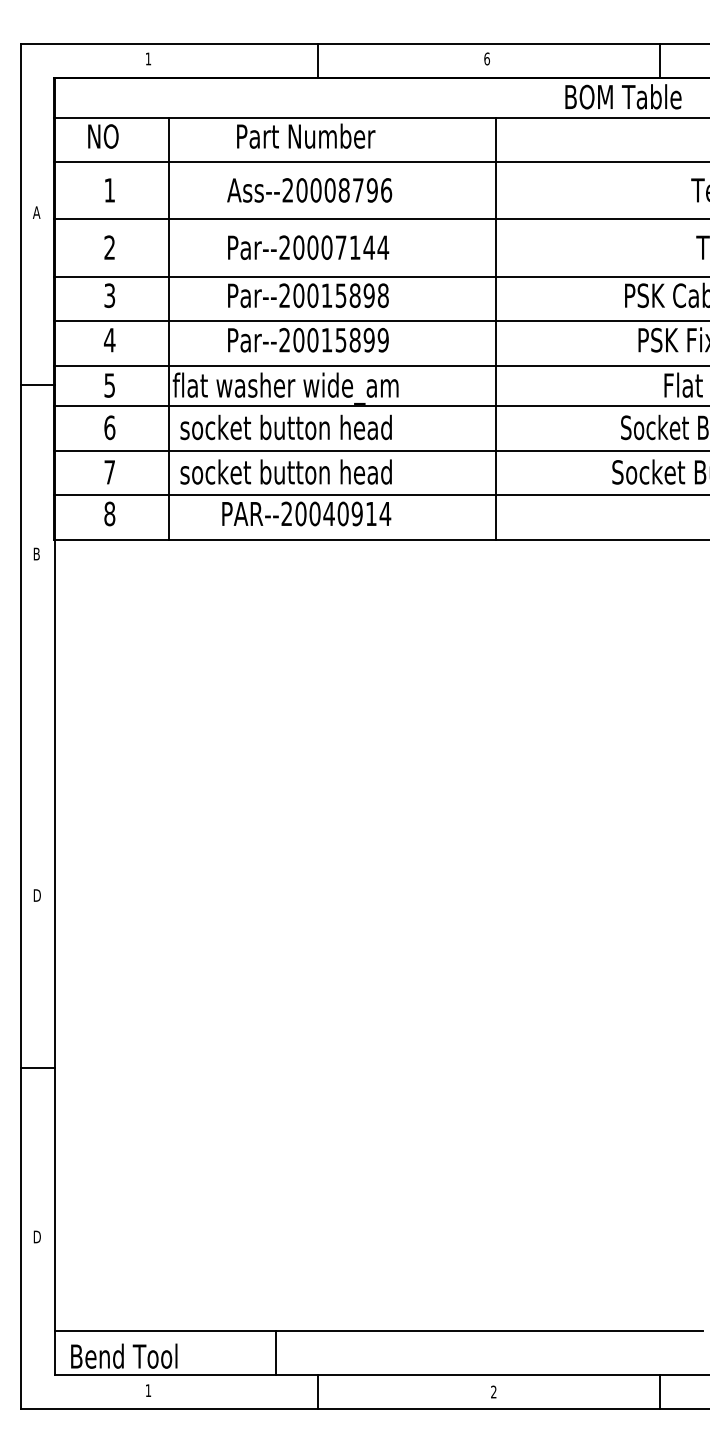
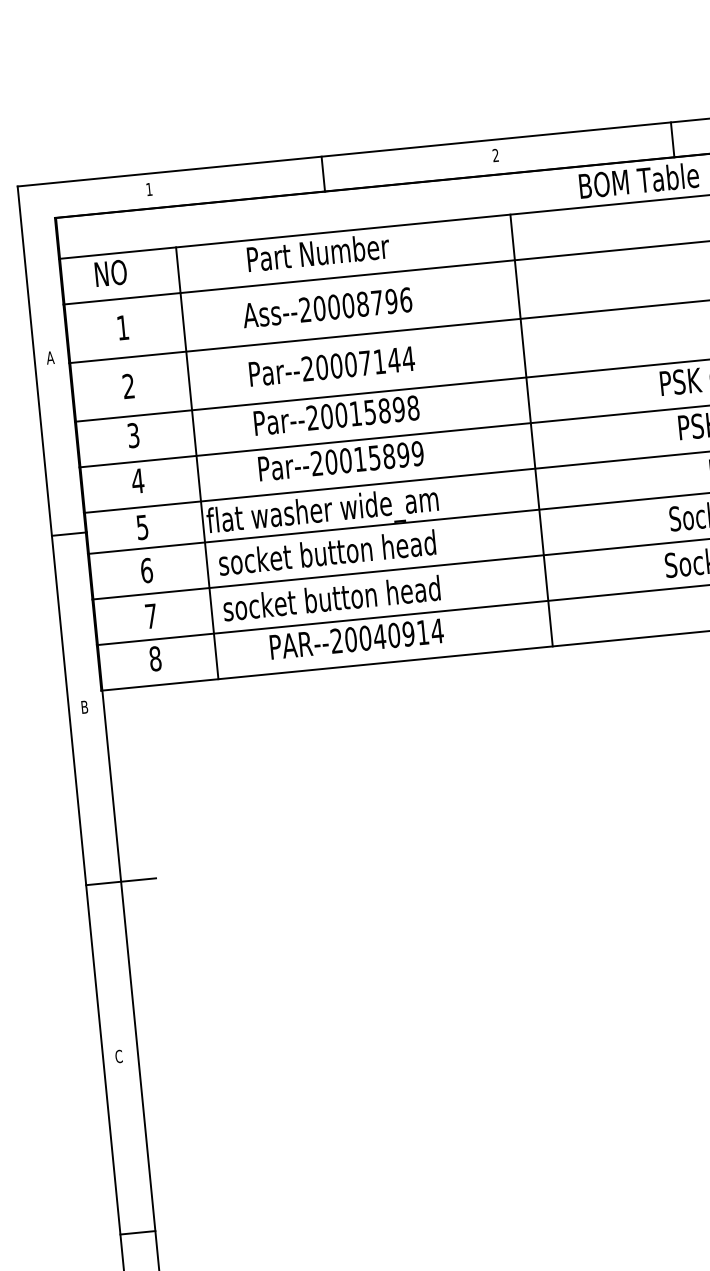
text: (486, 58) -> (495, 155), 6 -> 2
line: (55, 726) -> (121, 881), added
text: (36, 895) -> (118, 1056), D -> C

